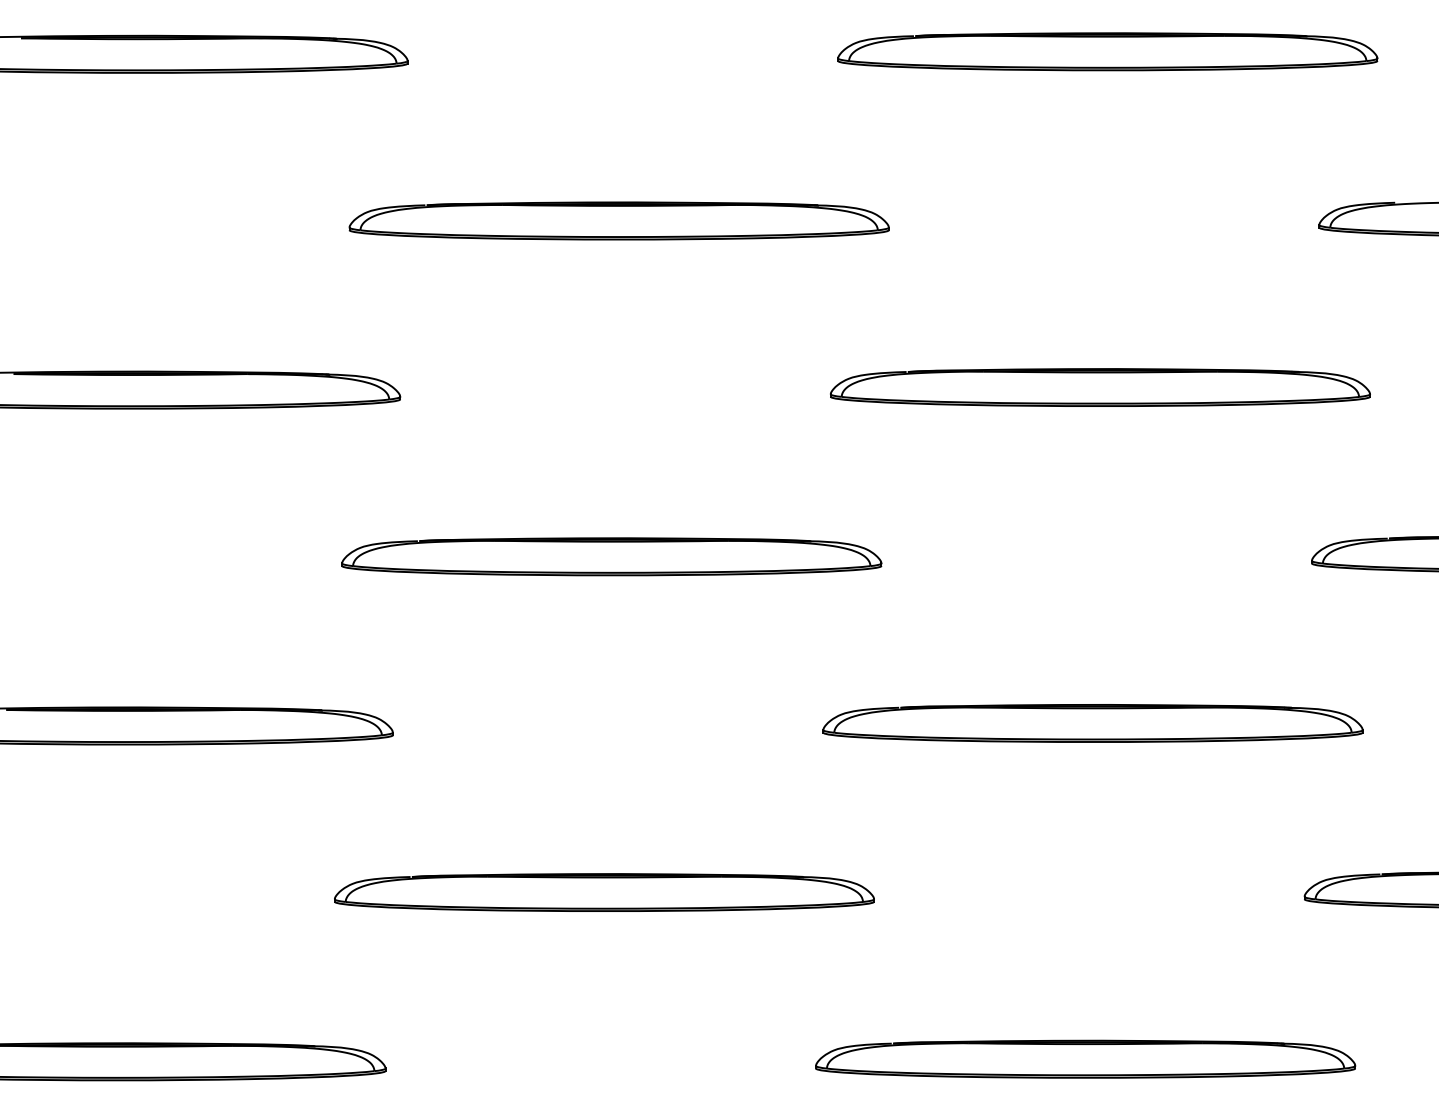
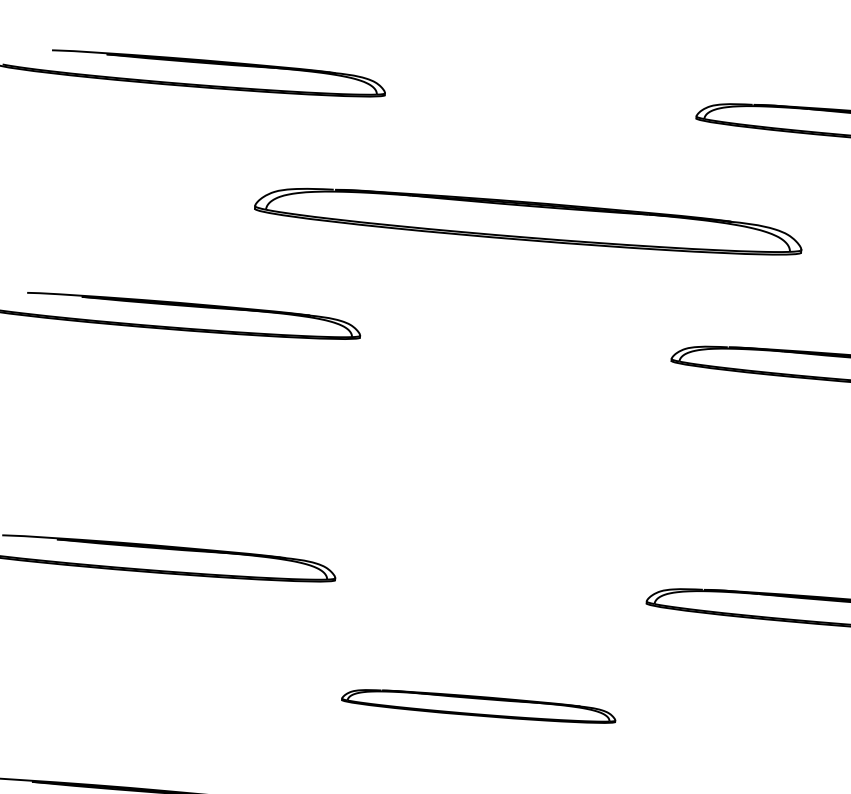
part: (618, 220) -> (528, 220), size x1.4
part: (611, 556) -> (503, 463), removed
part: (604, 892) -> (478, 706), size x0.7

